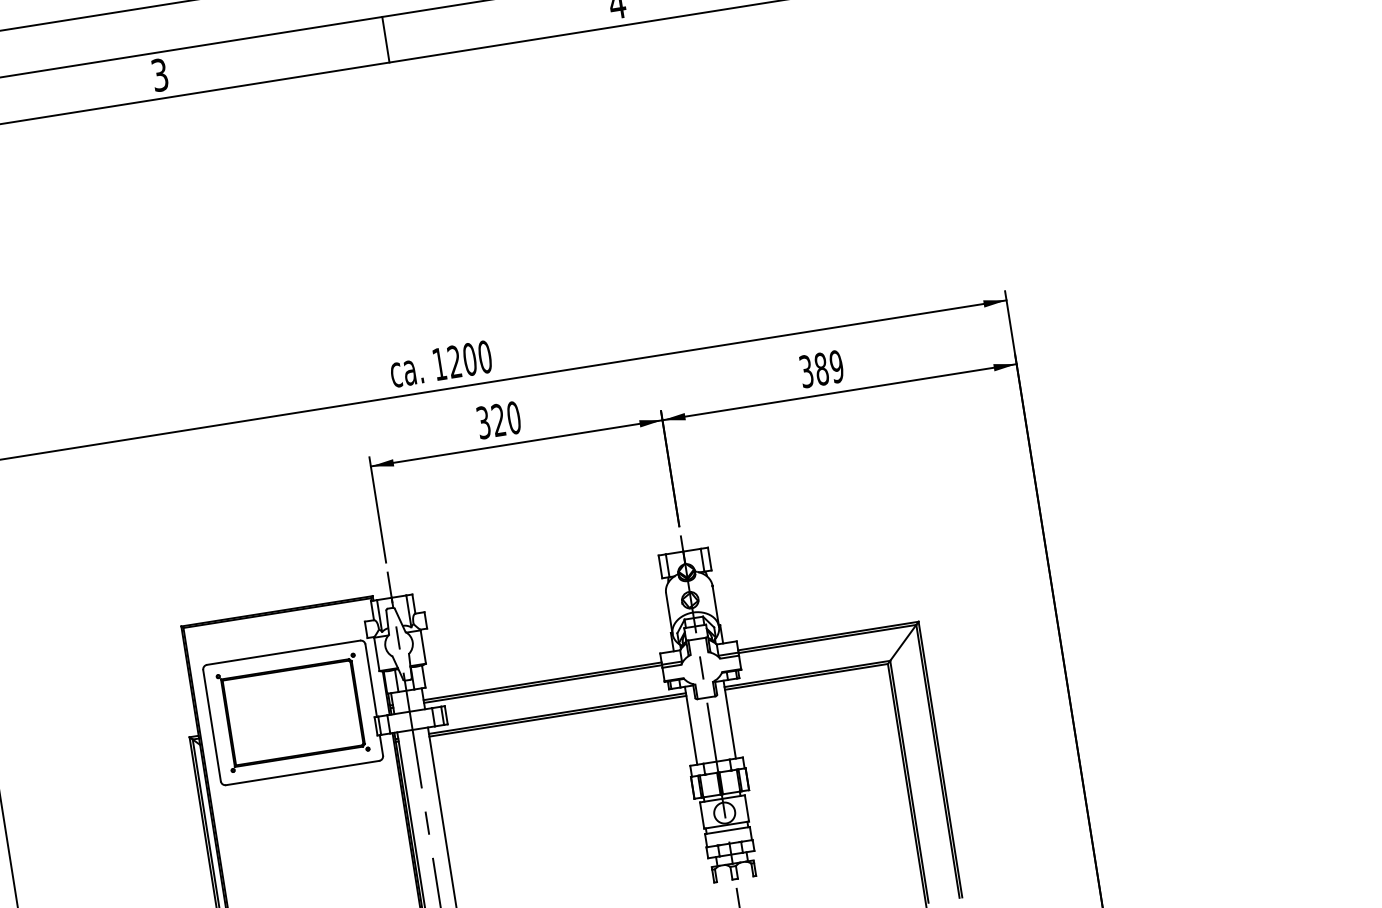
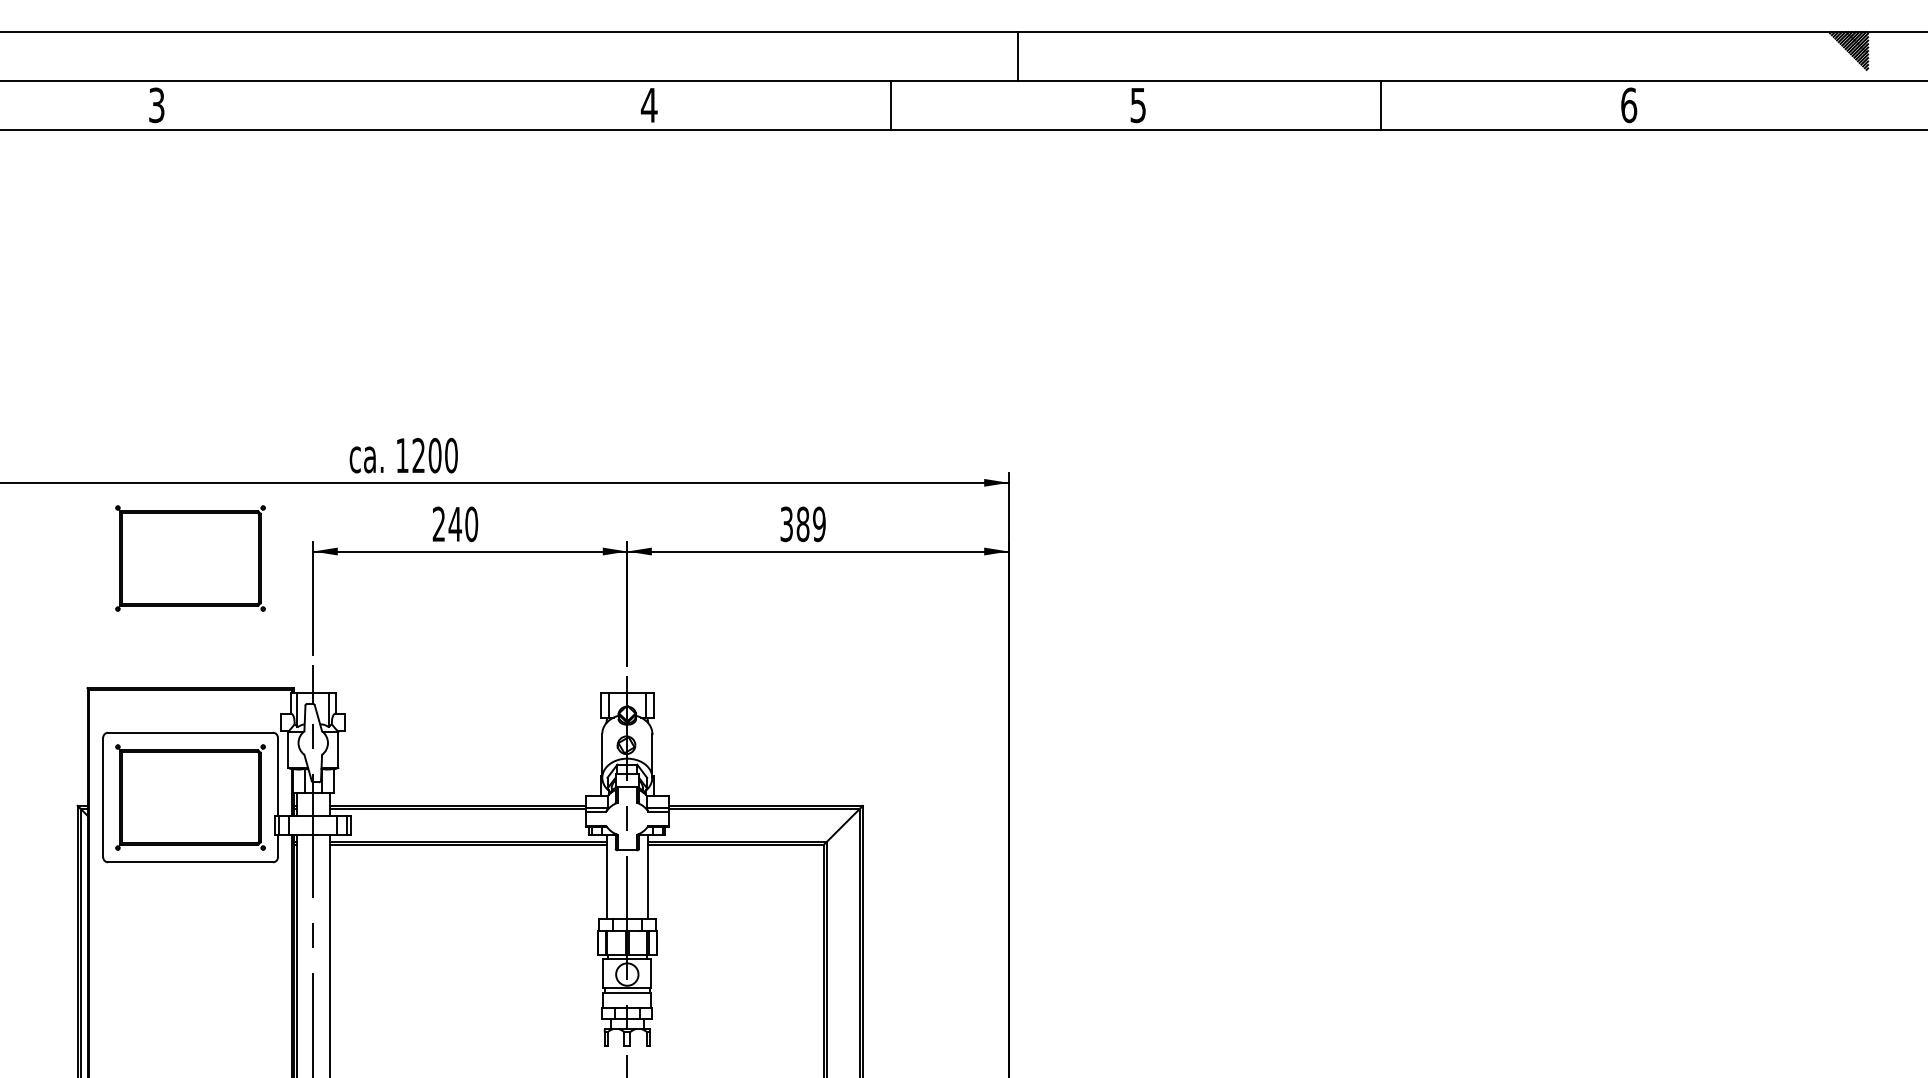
line: (386, 39) -> (400, 105), removed
text: (491, 421) -> (447, 524), 320 -> 240
part: (257, 490) -> (190, 558), added

